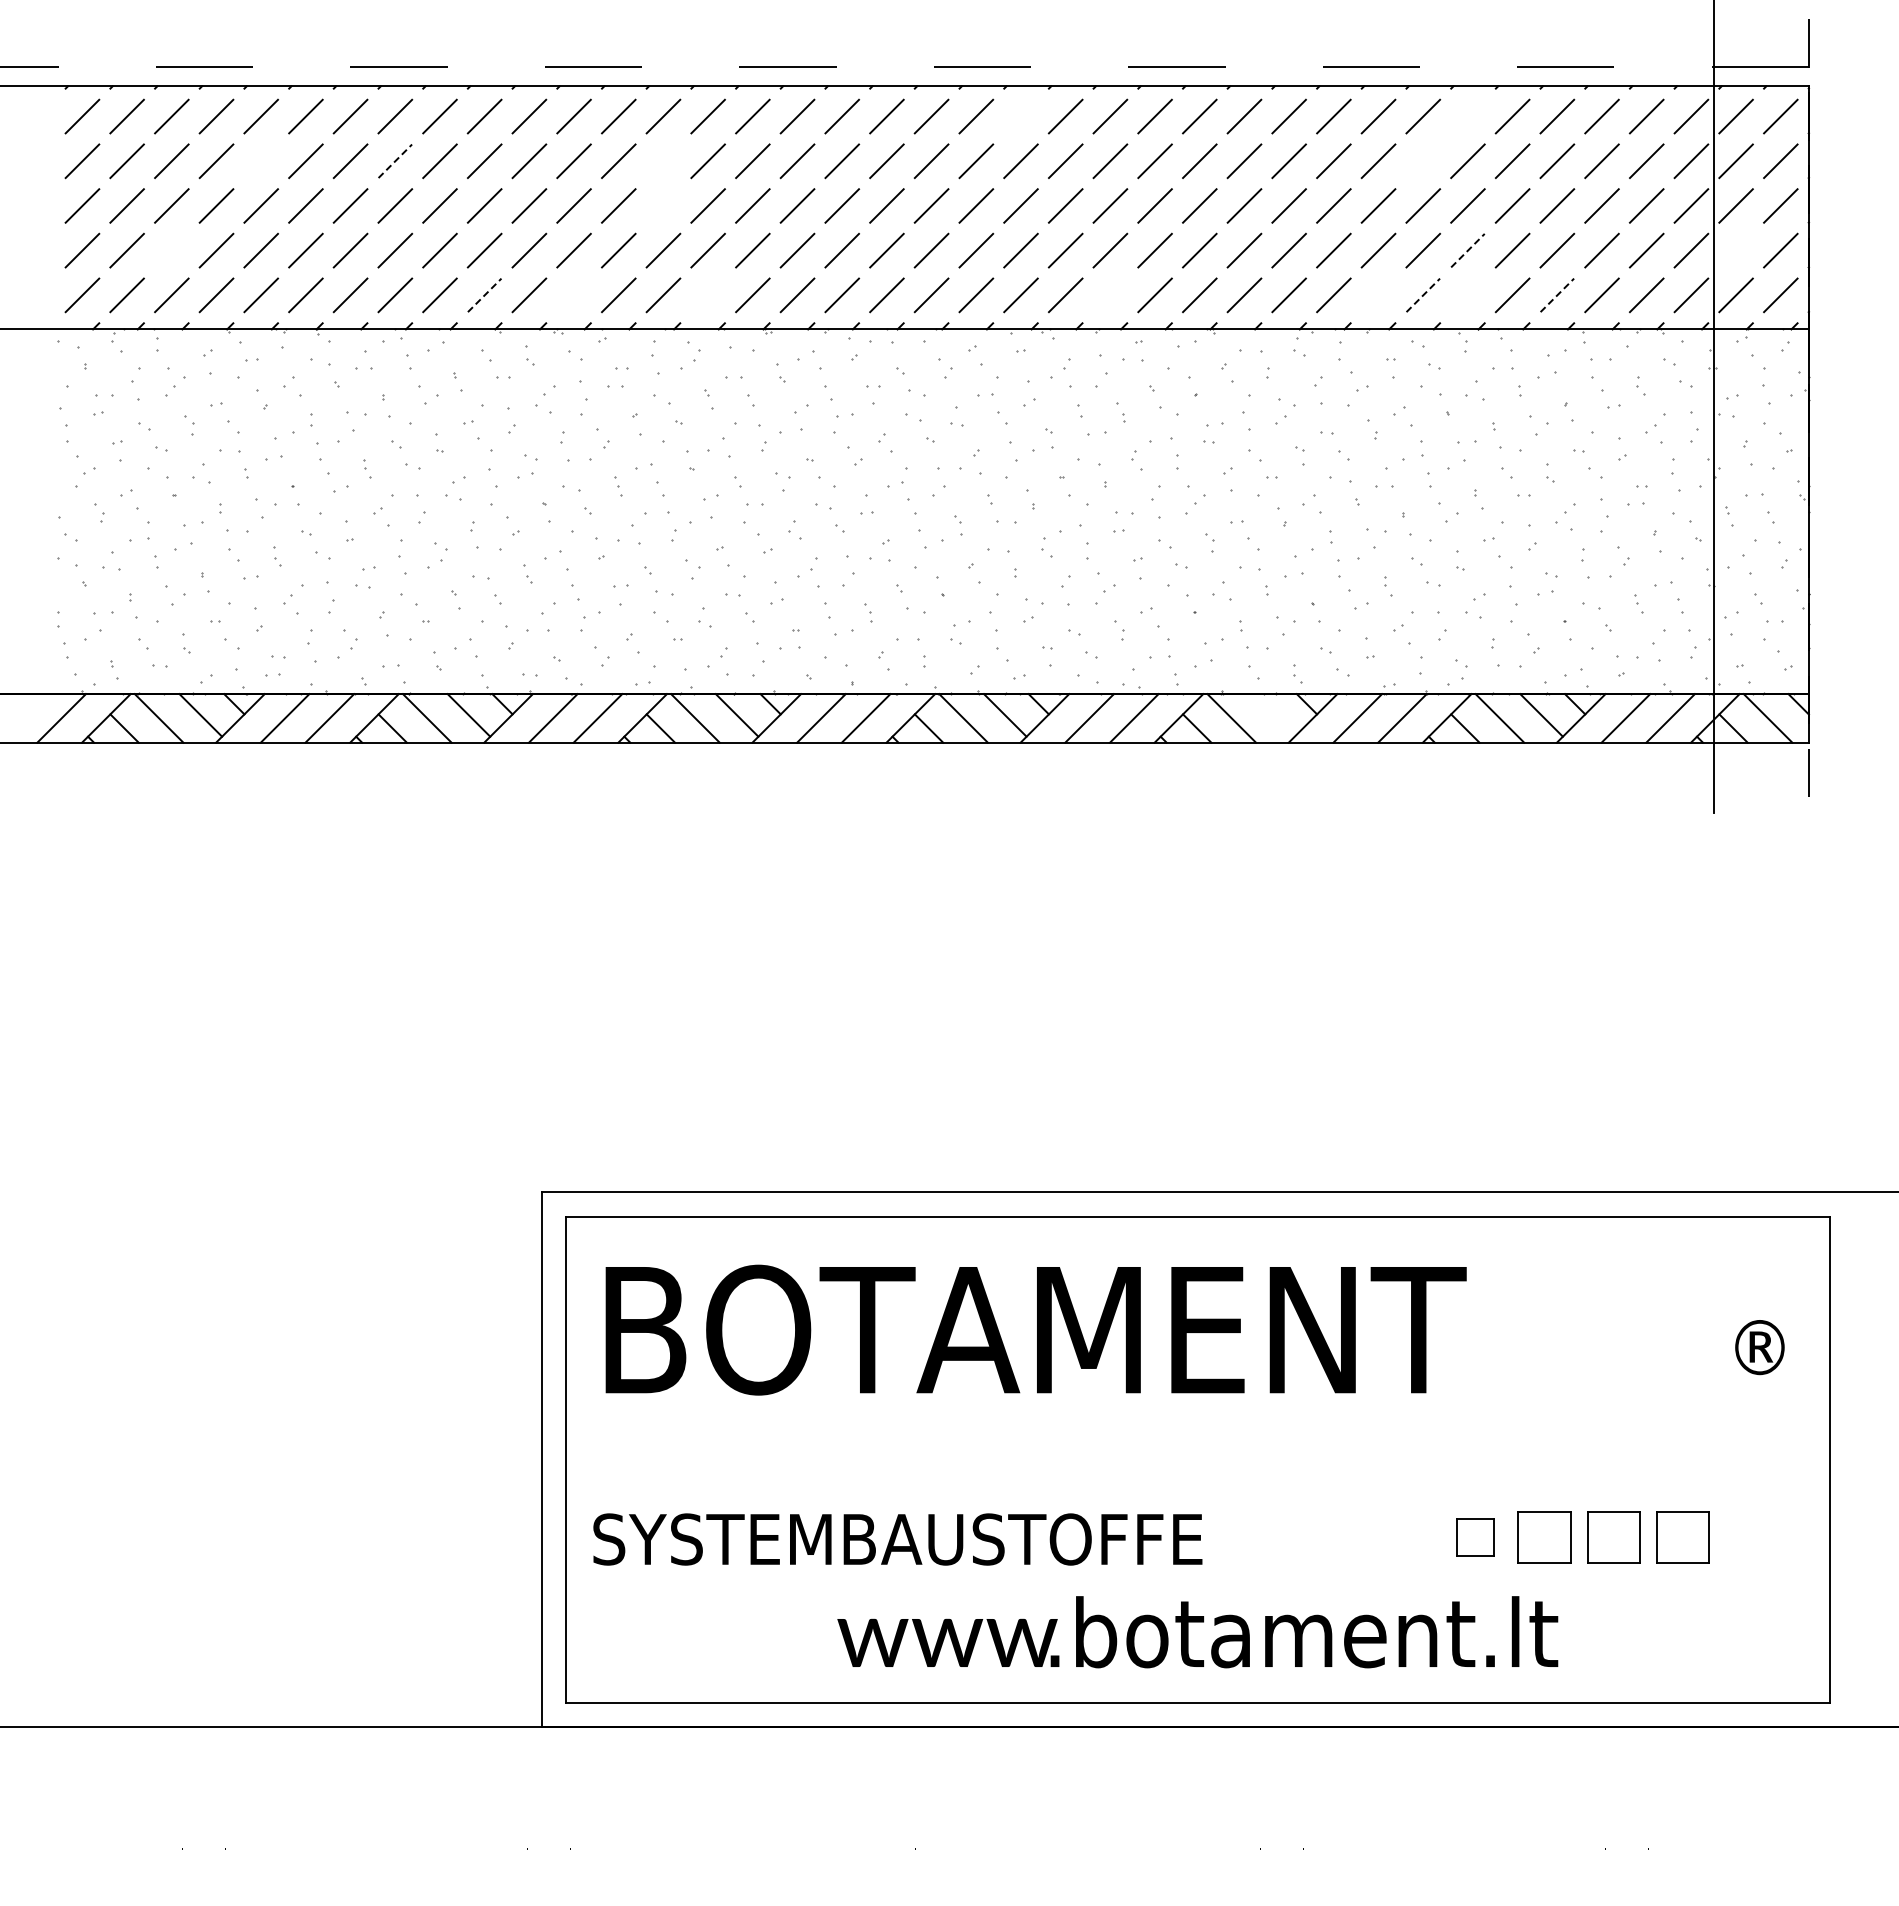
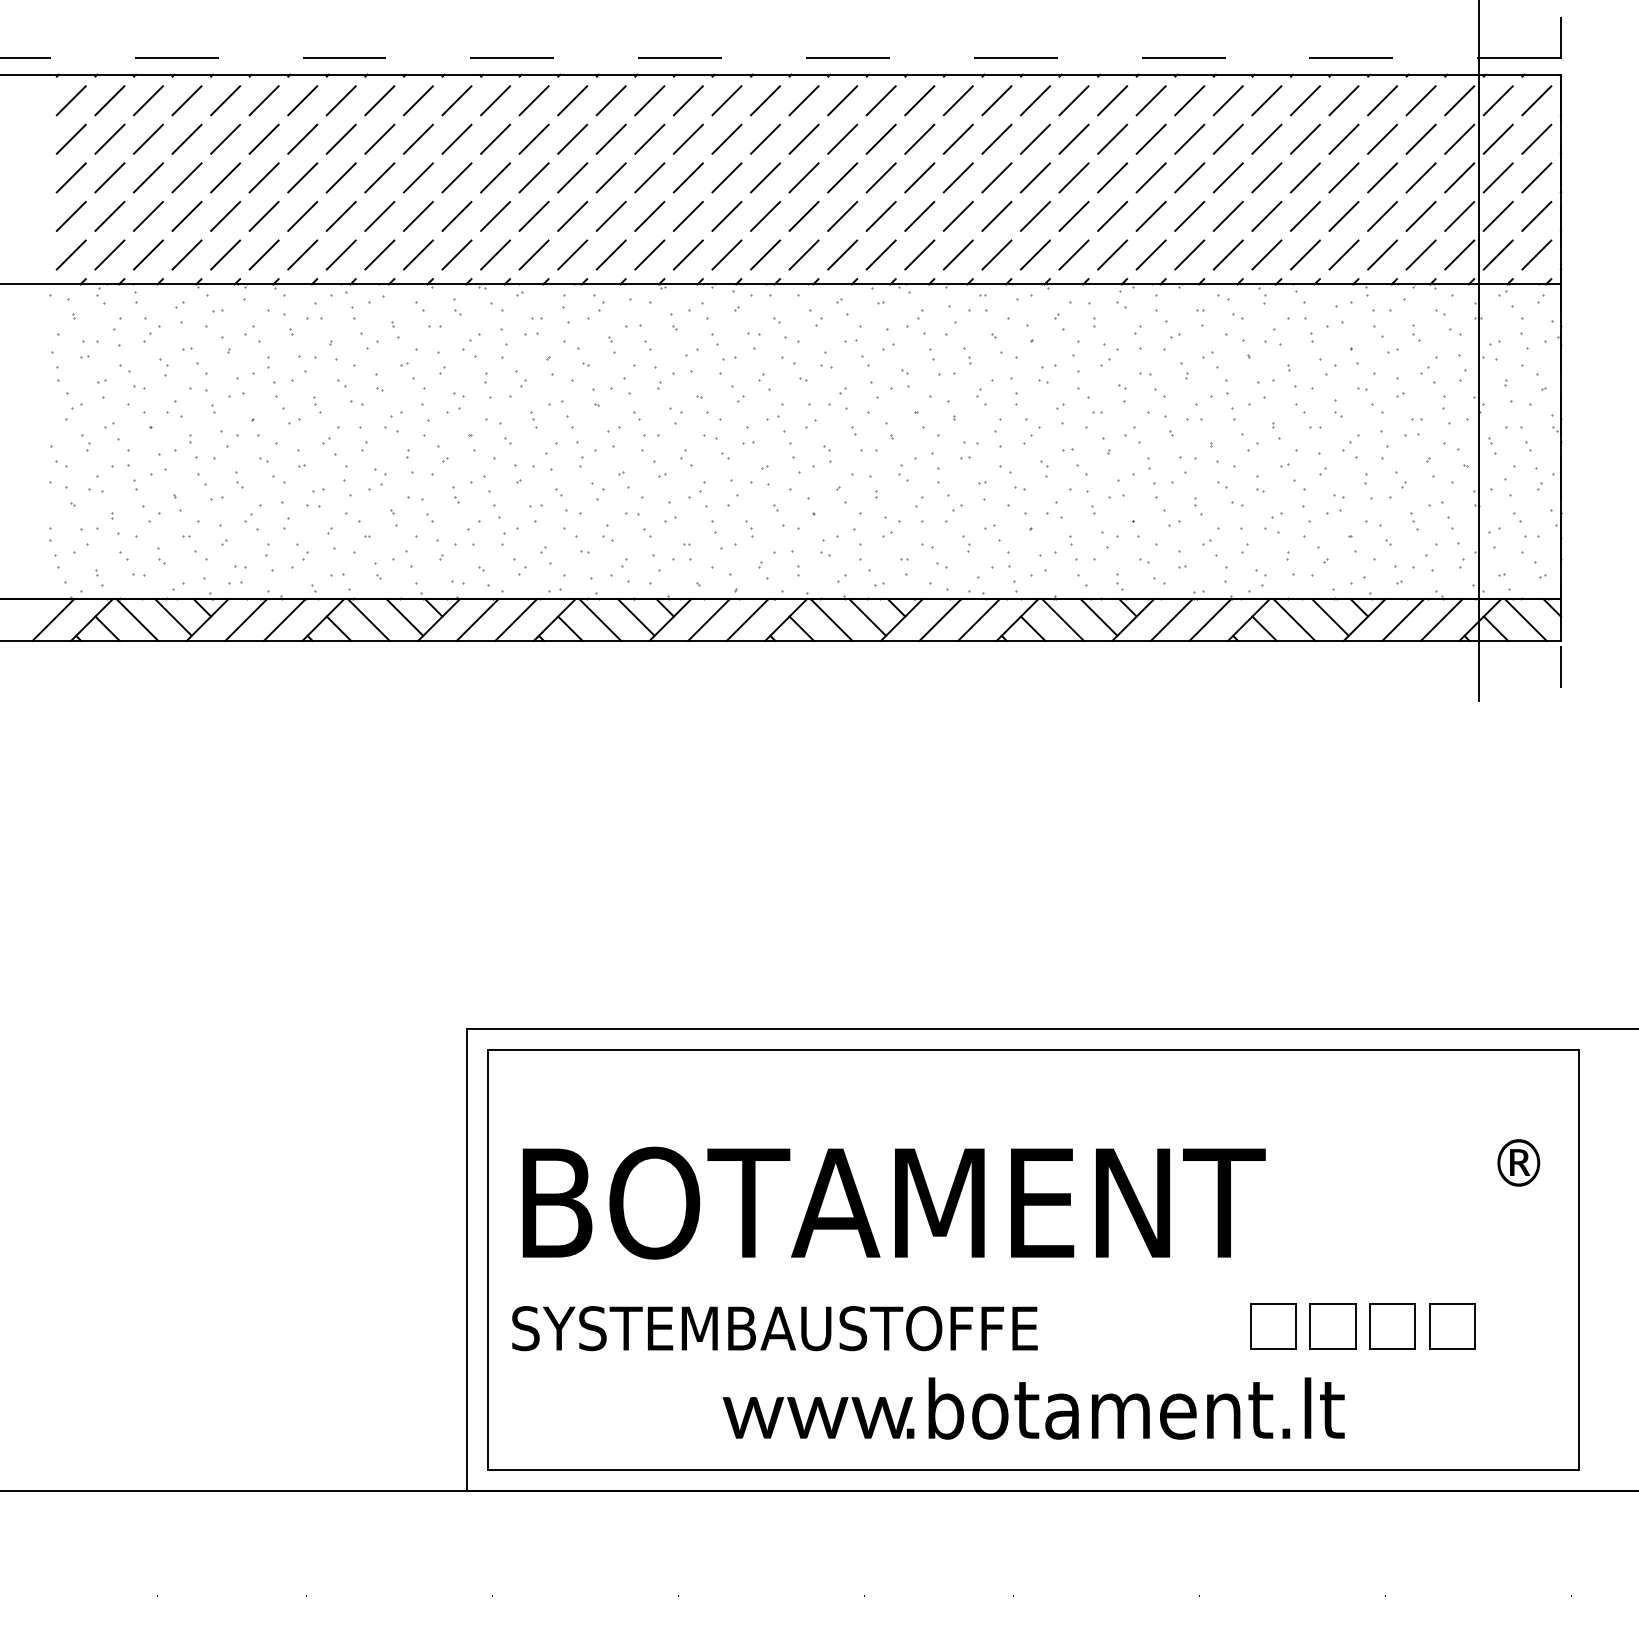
line: (1020, 116) -> (880, 100), added
line: (1467, 116) -> (1266, 100), added
line: (260, 161) -> (224, 139), added
line: (395, 161) -> (341, 139), dashed -> solid
line: (663, 161) -> (572, 139), added
line: (1423, 161) -> (1228, 139), added
line: (663, 205) -> (572, 177), added
line: (171, 250) -> (148, 216), added
line: (1467, 250) -> (1266, 216), dashed -> solid
line: (1735, 250) -> (1497, 216), added
line: (484, 295) -> (418, 255), dashed -> solid
line: (573, 295) -> (495, 255), added
line: (707, 295) -> (610, 255), added
line: (1110, 295) -> (958, 255), added
line: (1378, 295) -> (1189, 255), added
line: (1423, 295) -> (1228, 255), dashed -> solid
line: (1467, 295) -> (1266, 255), added
line: (1557, 295) -> (1344, 255), dashed -> solid
line: (1273, 715) -> (1099, 617), added
text: (1035, 1329) -> (893, 1202), moved
part: (1475, 1537) -> (1273, 1326), size x1.43

